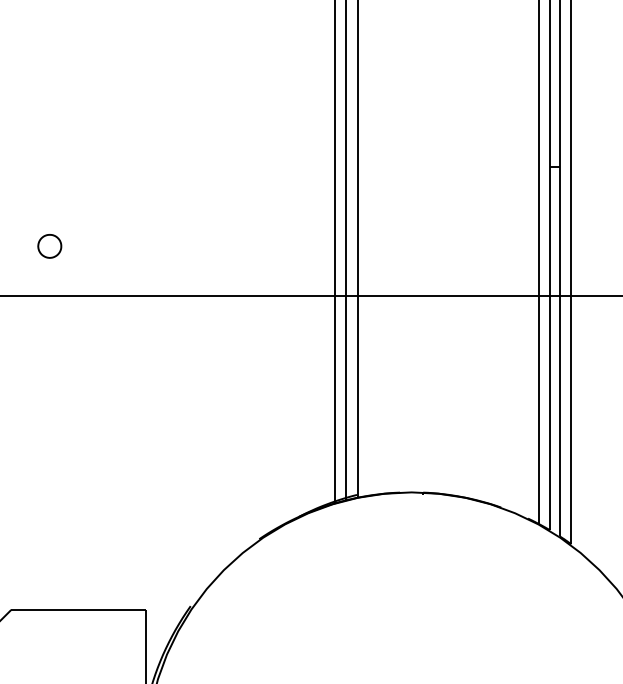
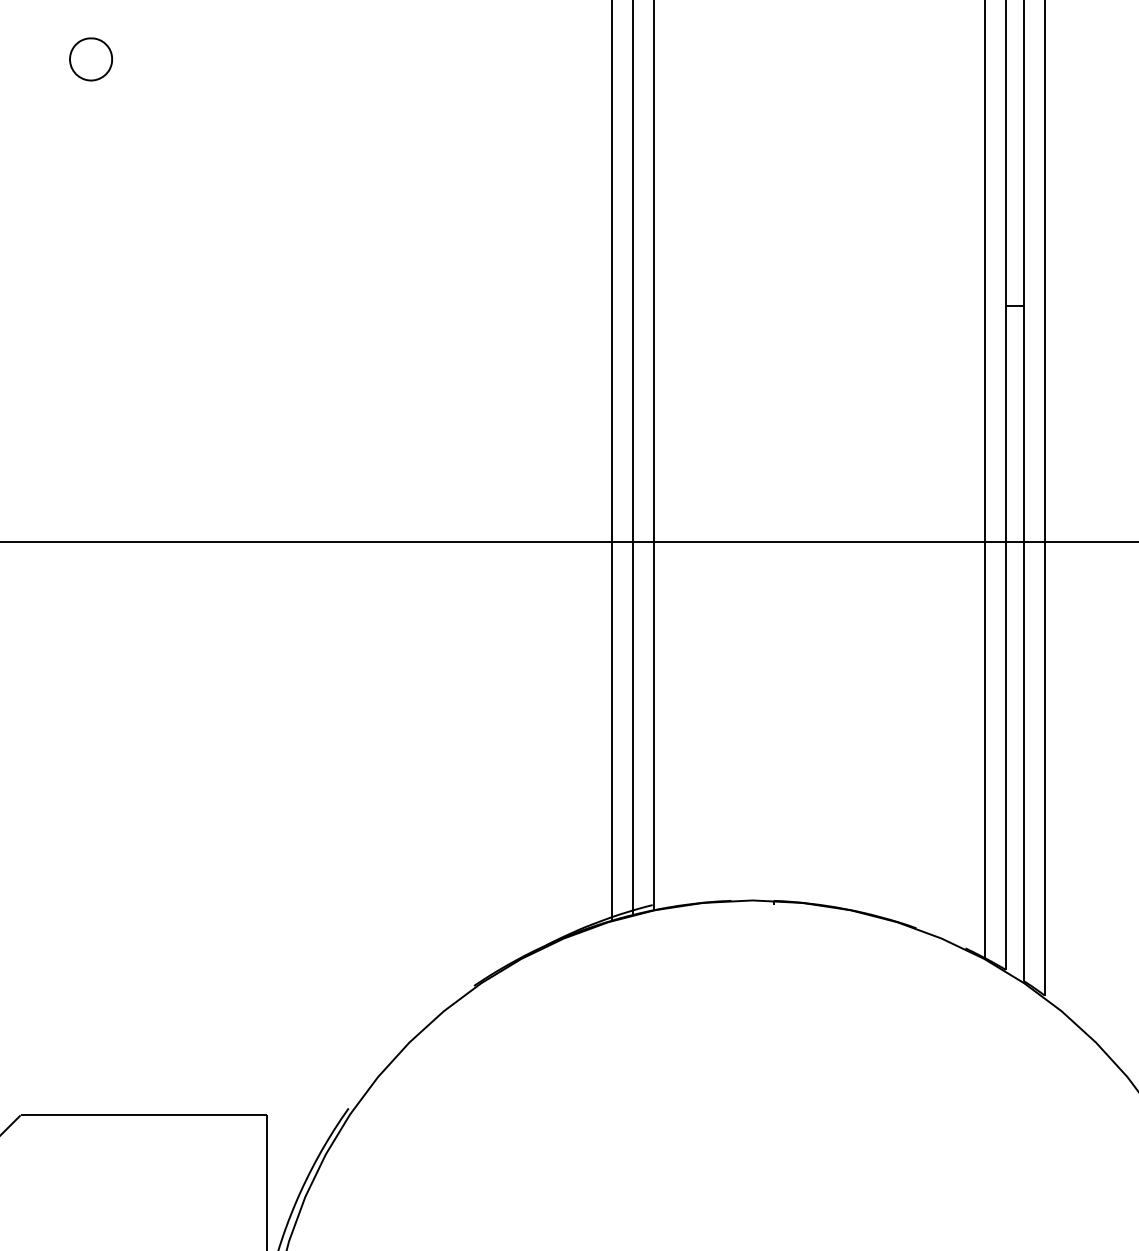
part: (49, 246) -> (90, 59), moved

